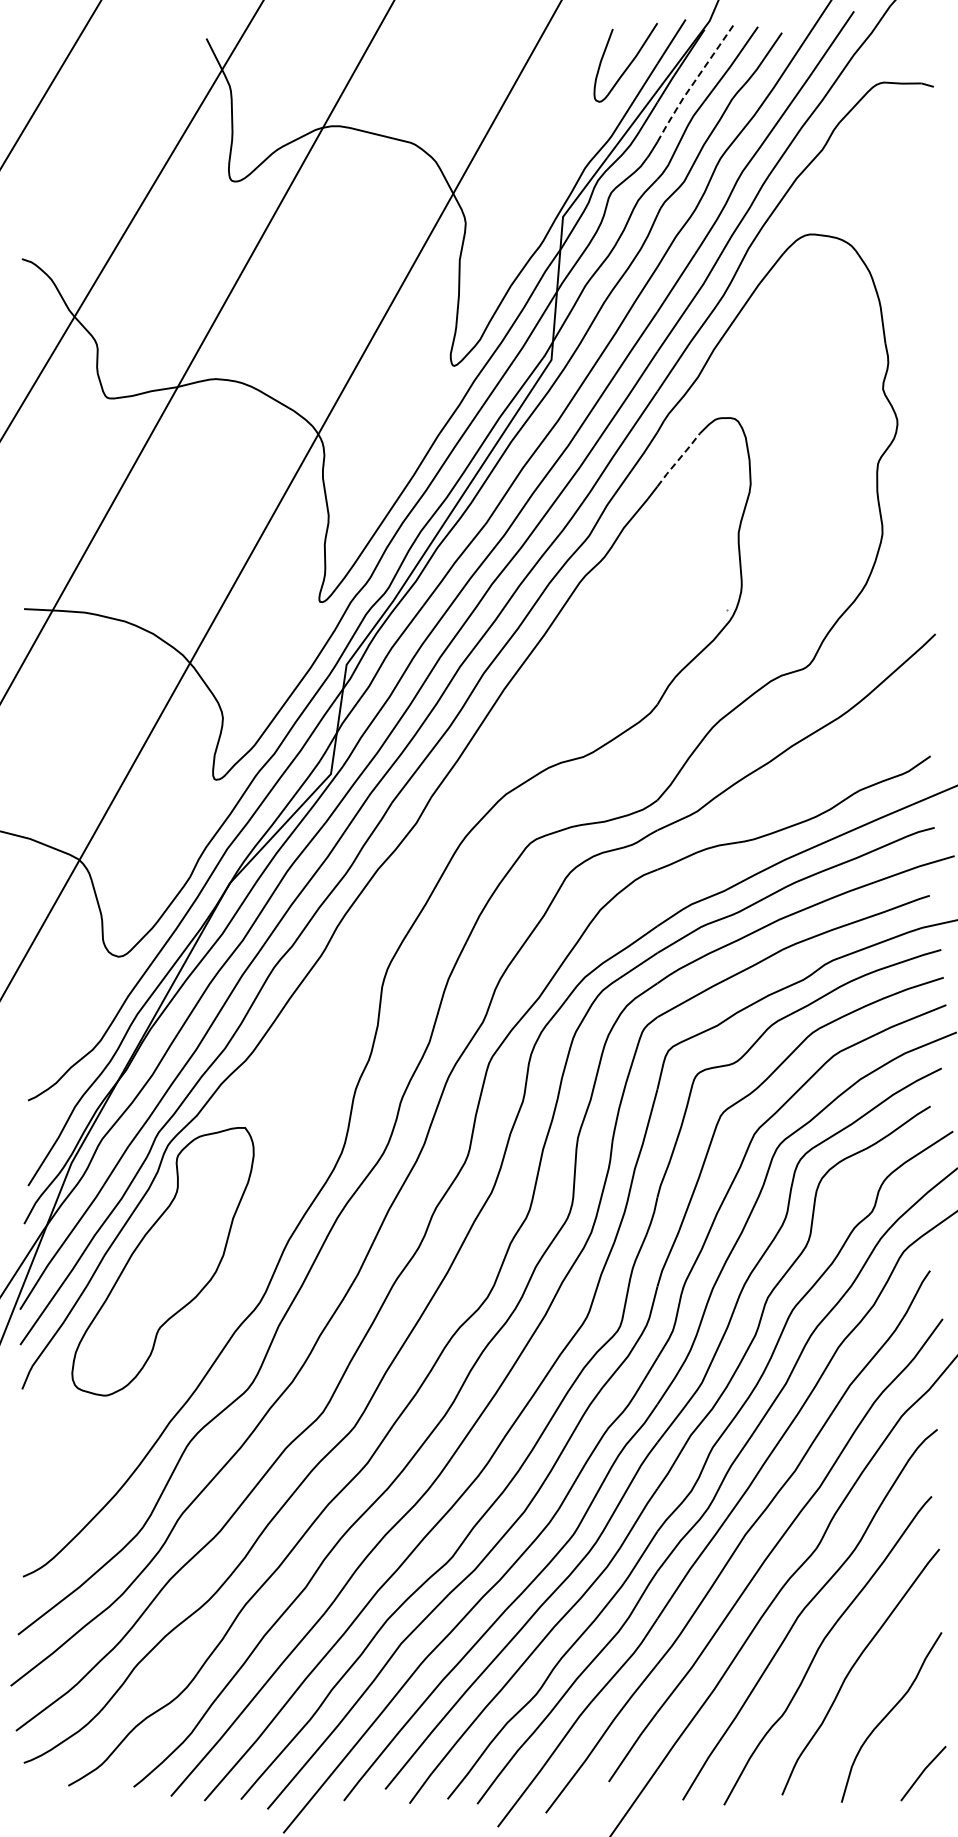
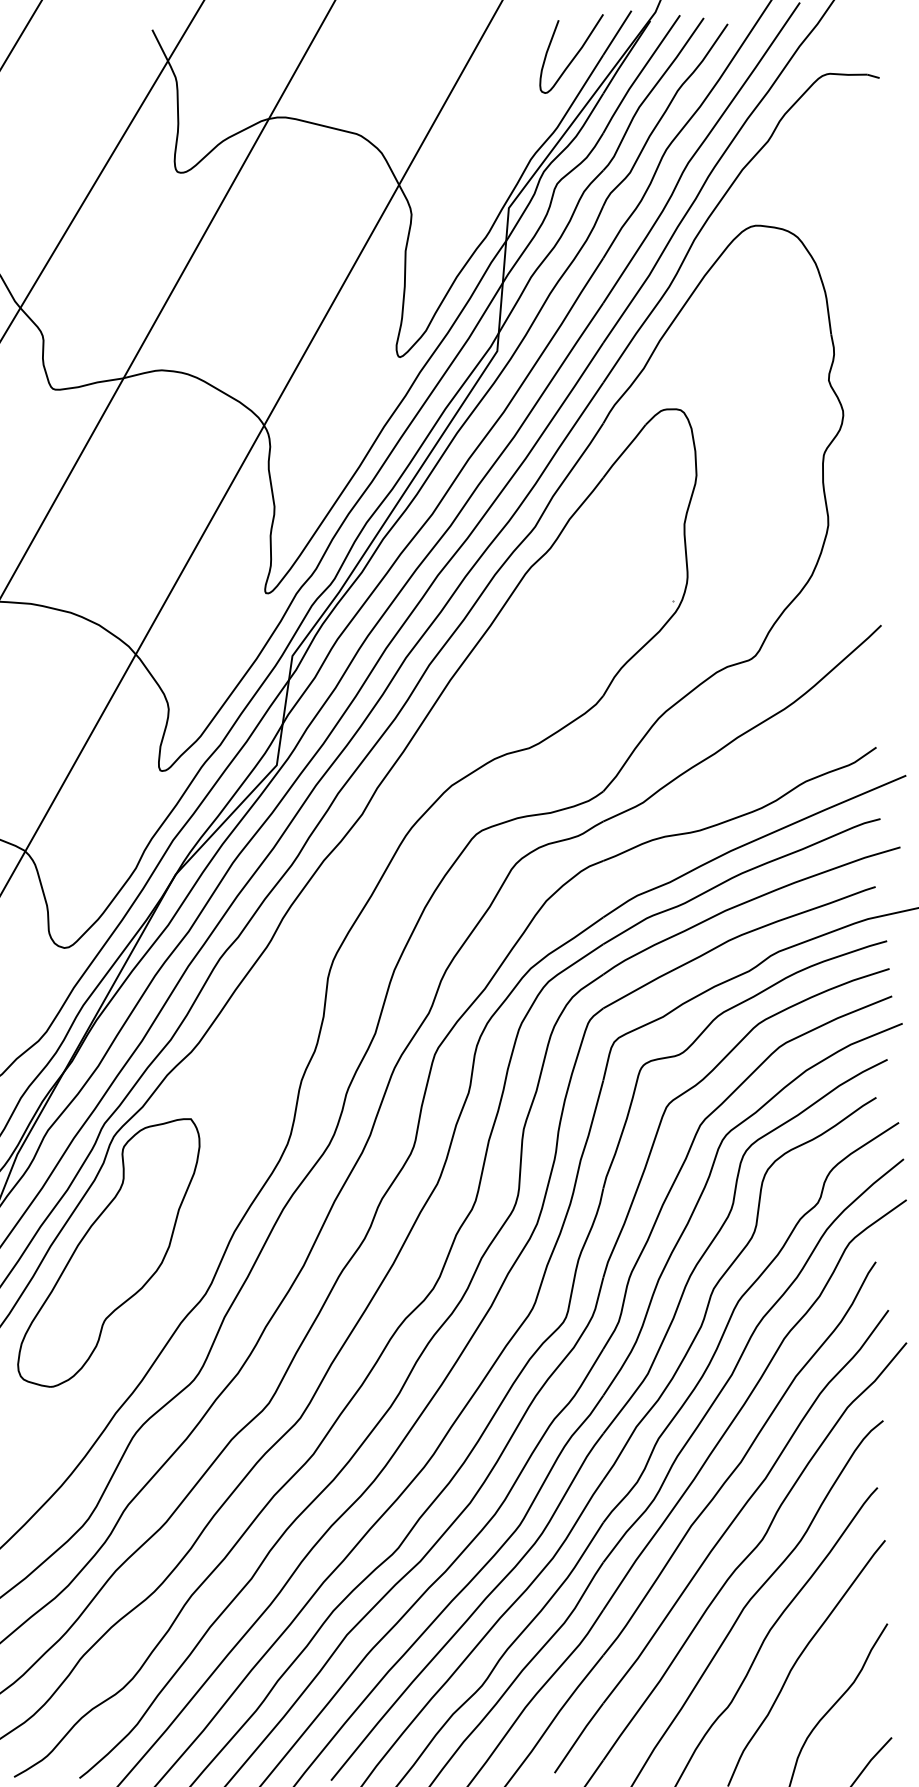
line: (693, 83) -> (639, 74), dashed -> solid
line: (678, 459) -> (624, 450), dashed -> solid

